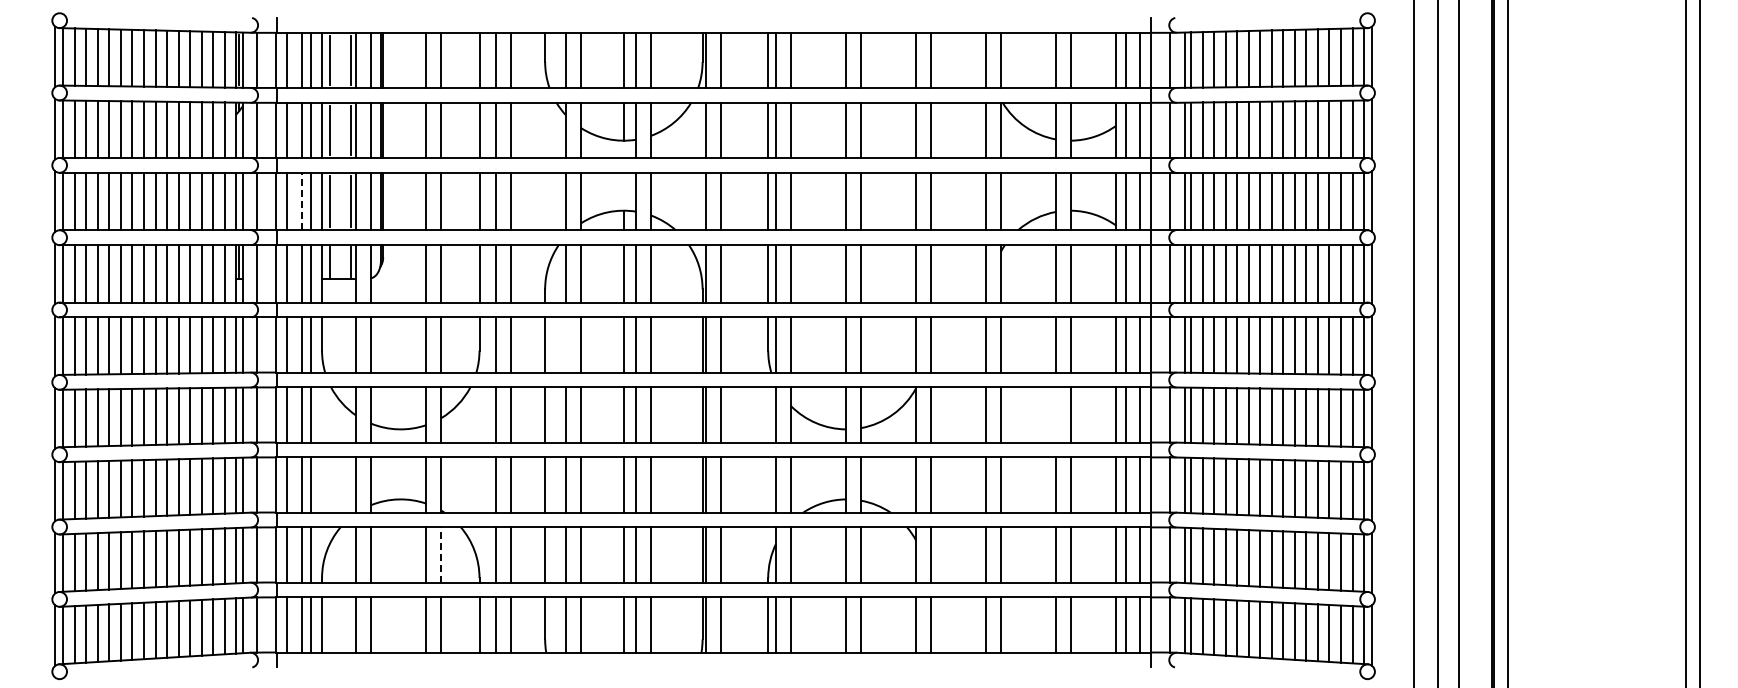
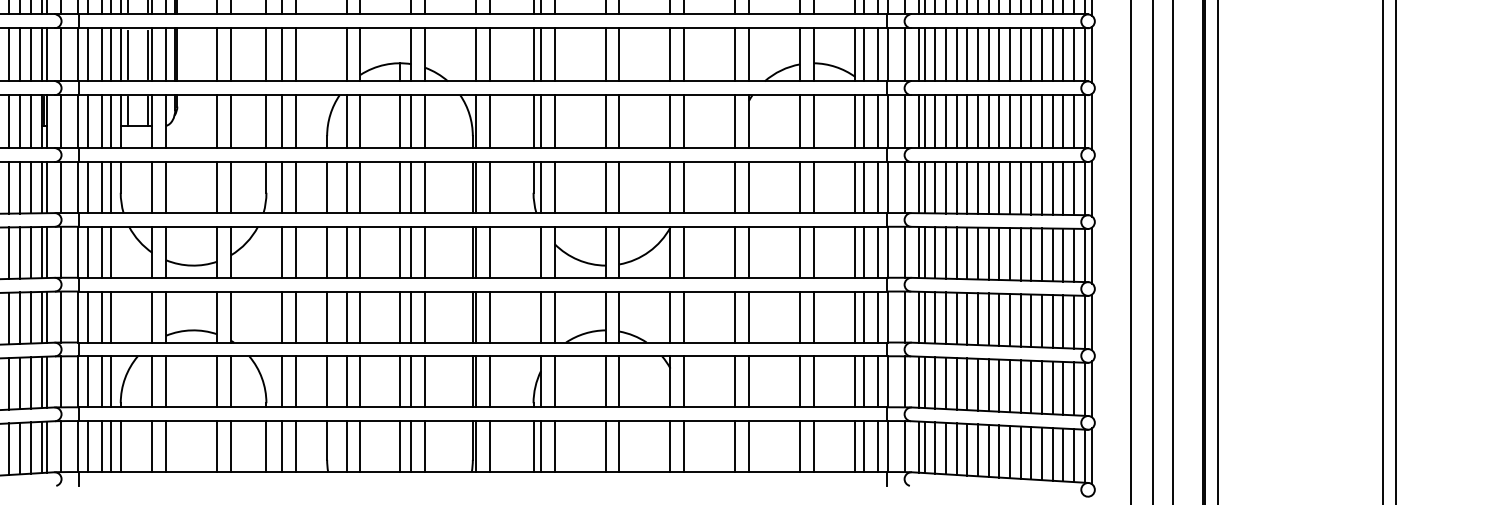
line: (301, 201) -> (101, 54), dashed -> solid
line: (566, 344) -> (346, 187), added
line: (1056, 414) -> (800, 251), added
line: (441, 554) -> (231, 381), dashed -> solid

